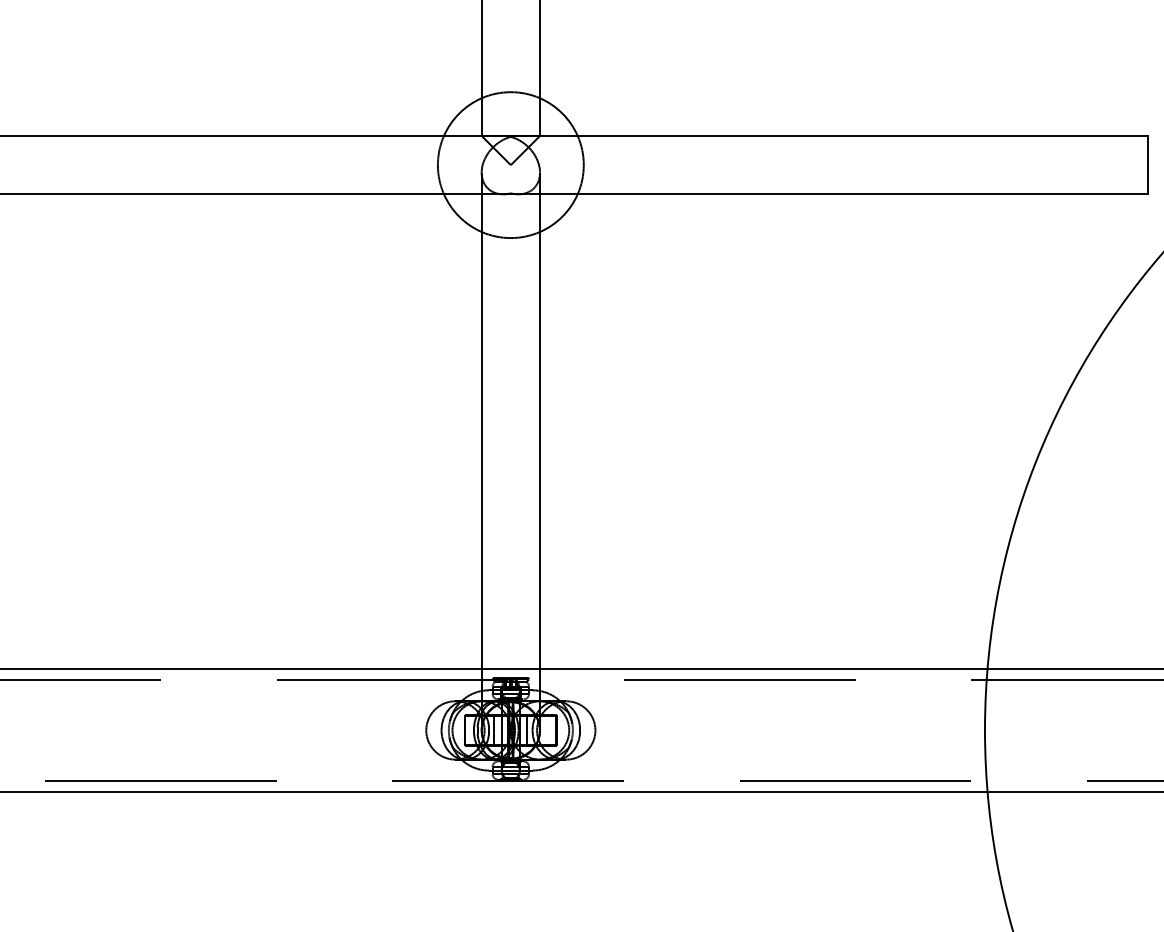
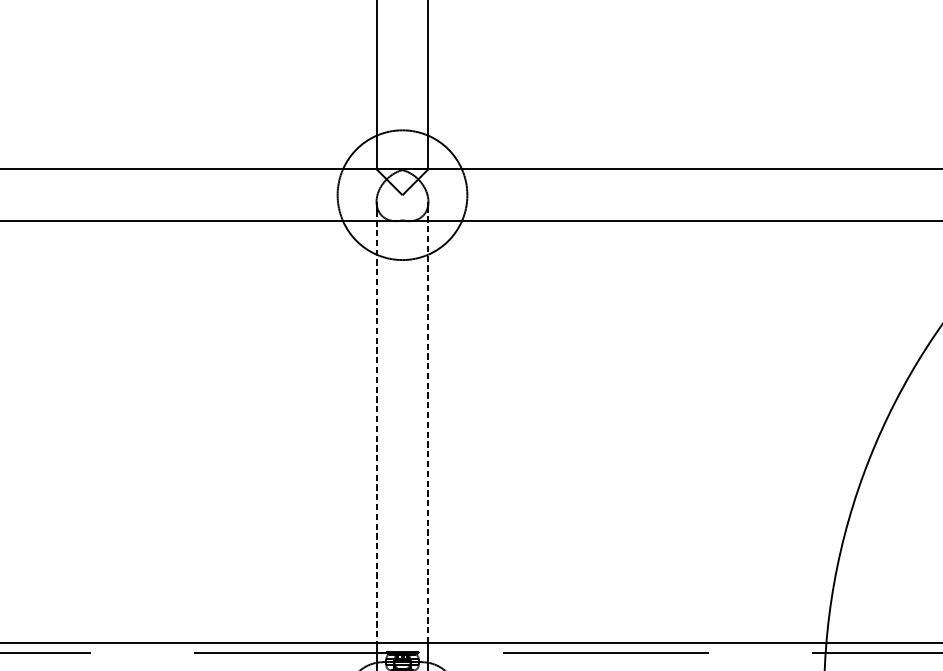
line: (540, 425) -> (428, 426), solid -> dashed
line: (481, 426) -> (376, 427), solid -> dashed

